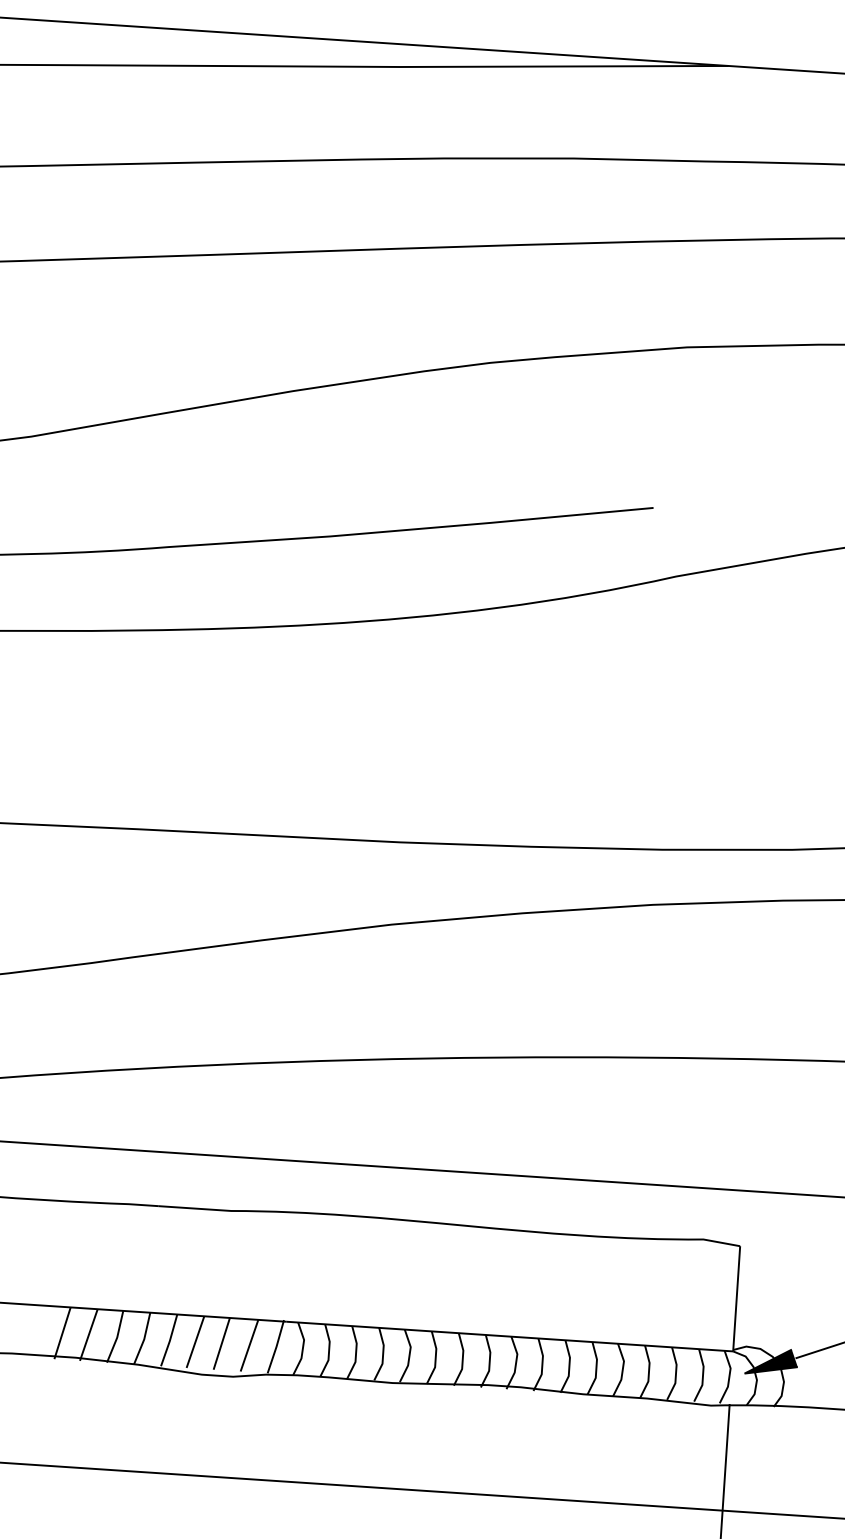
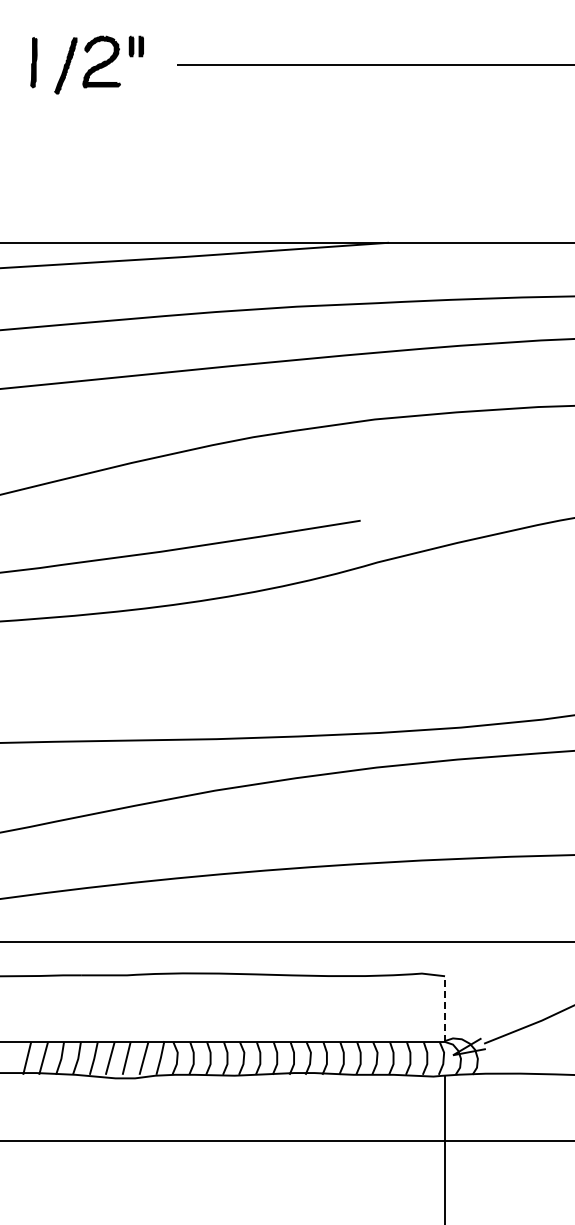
line: (737, 1299) -> (445, 1009), solid -> dashed
fill: (771, 1361) -> (469, 1046), removed

